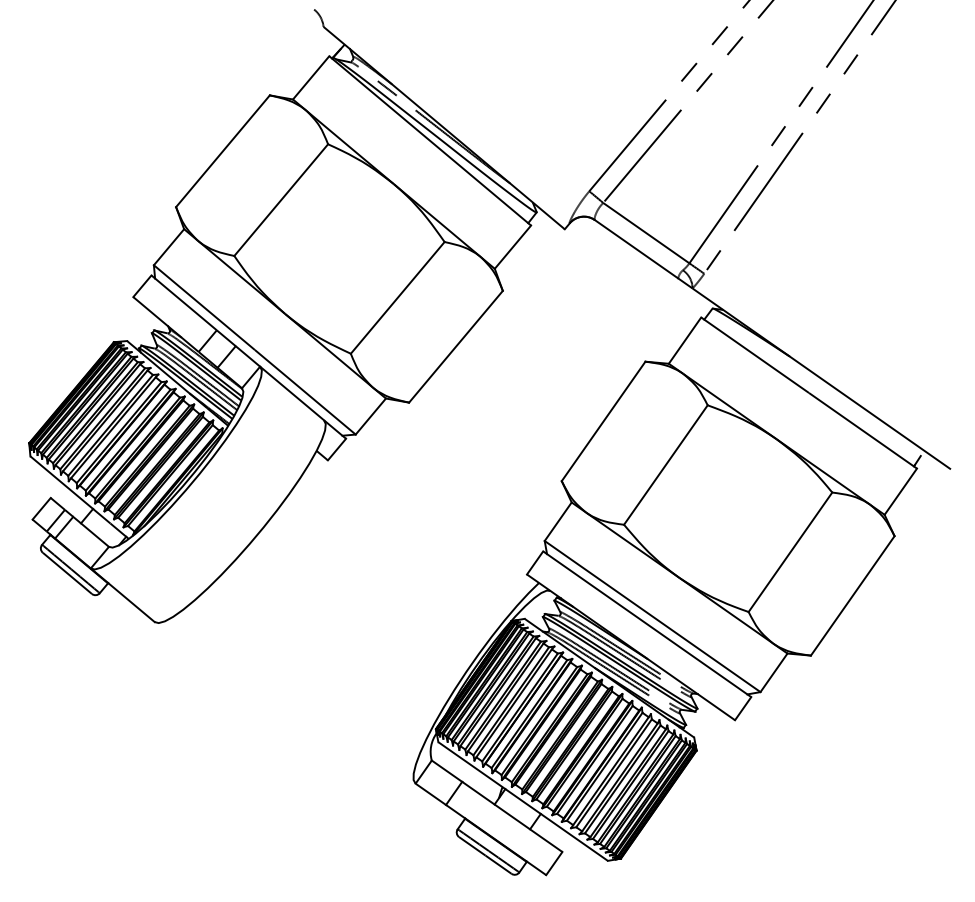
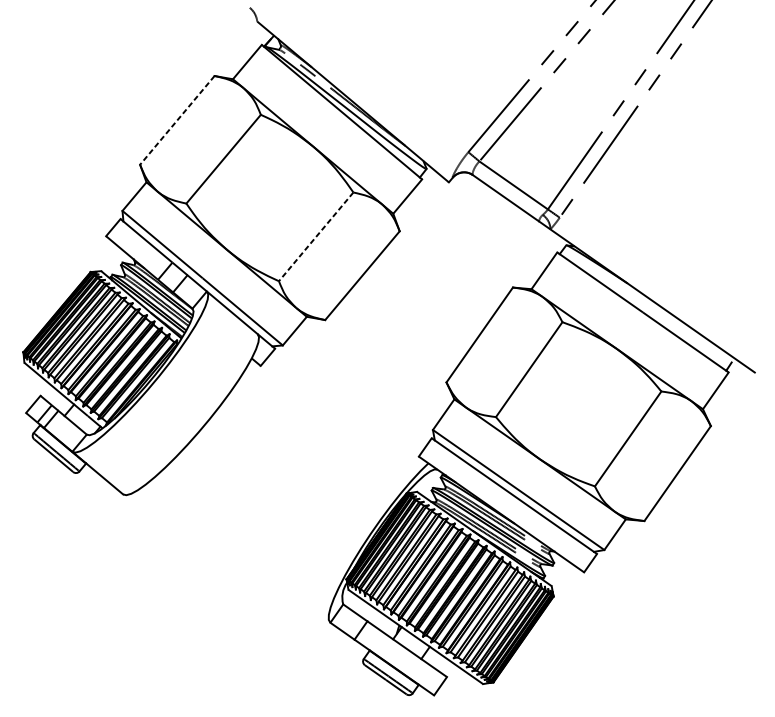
line: (222, 151) -> (176, 120), solid -> dashed
line: (397, 297) -> (316, 236), solid -> dashed

